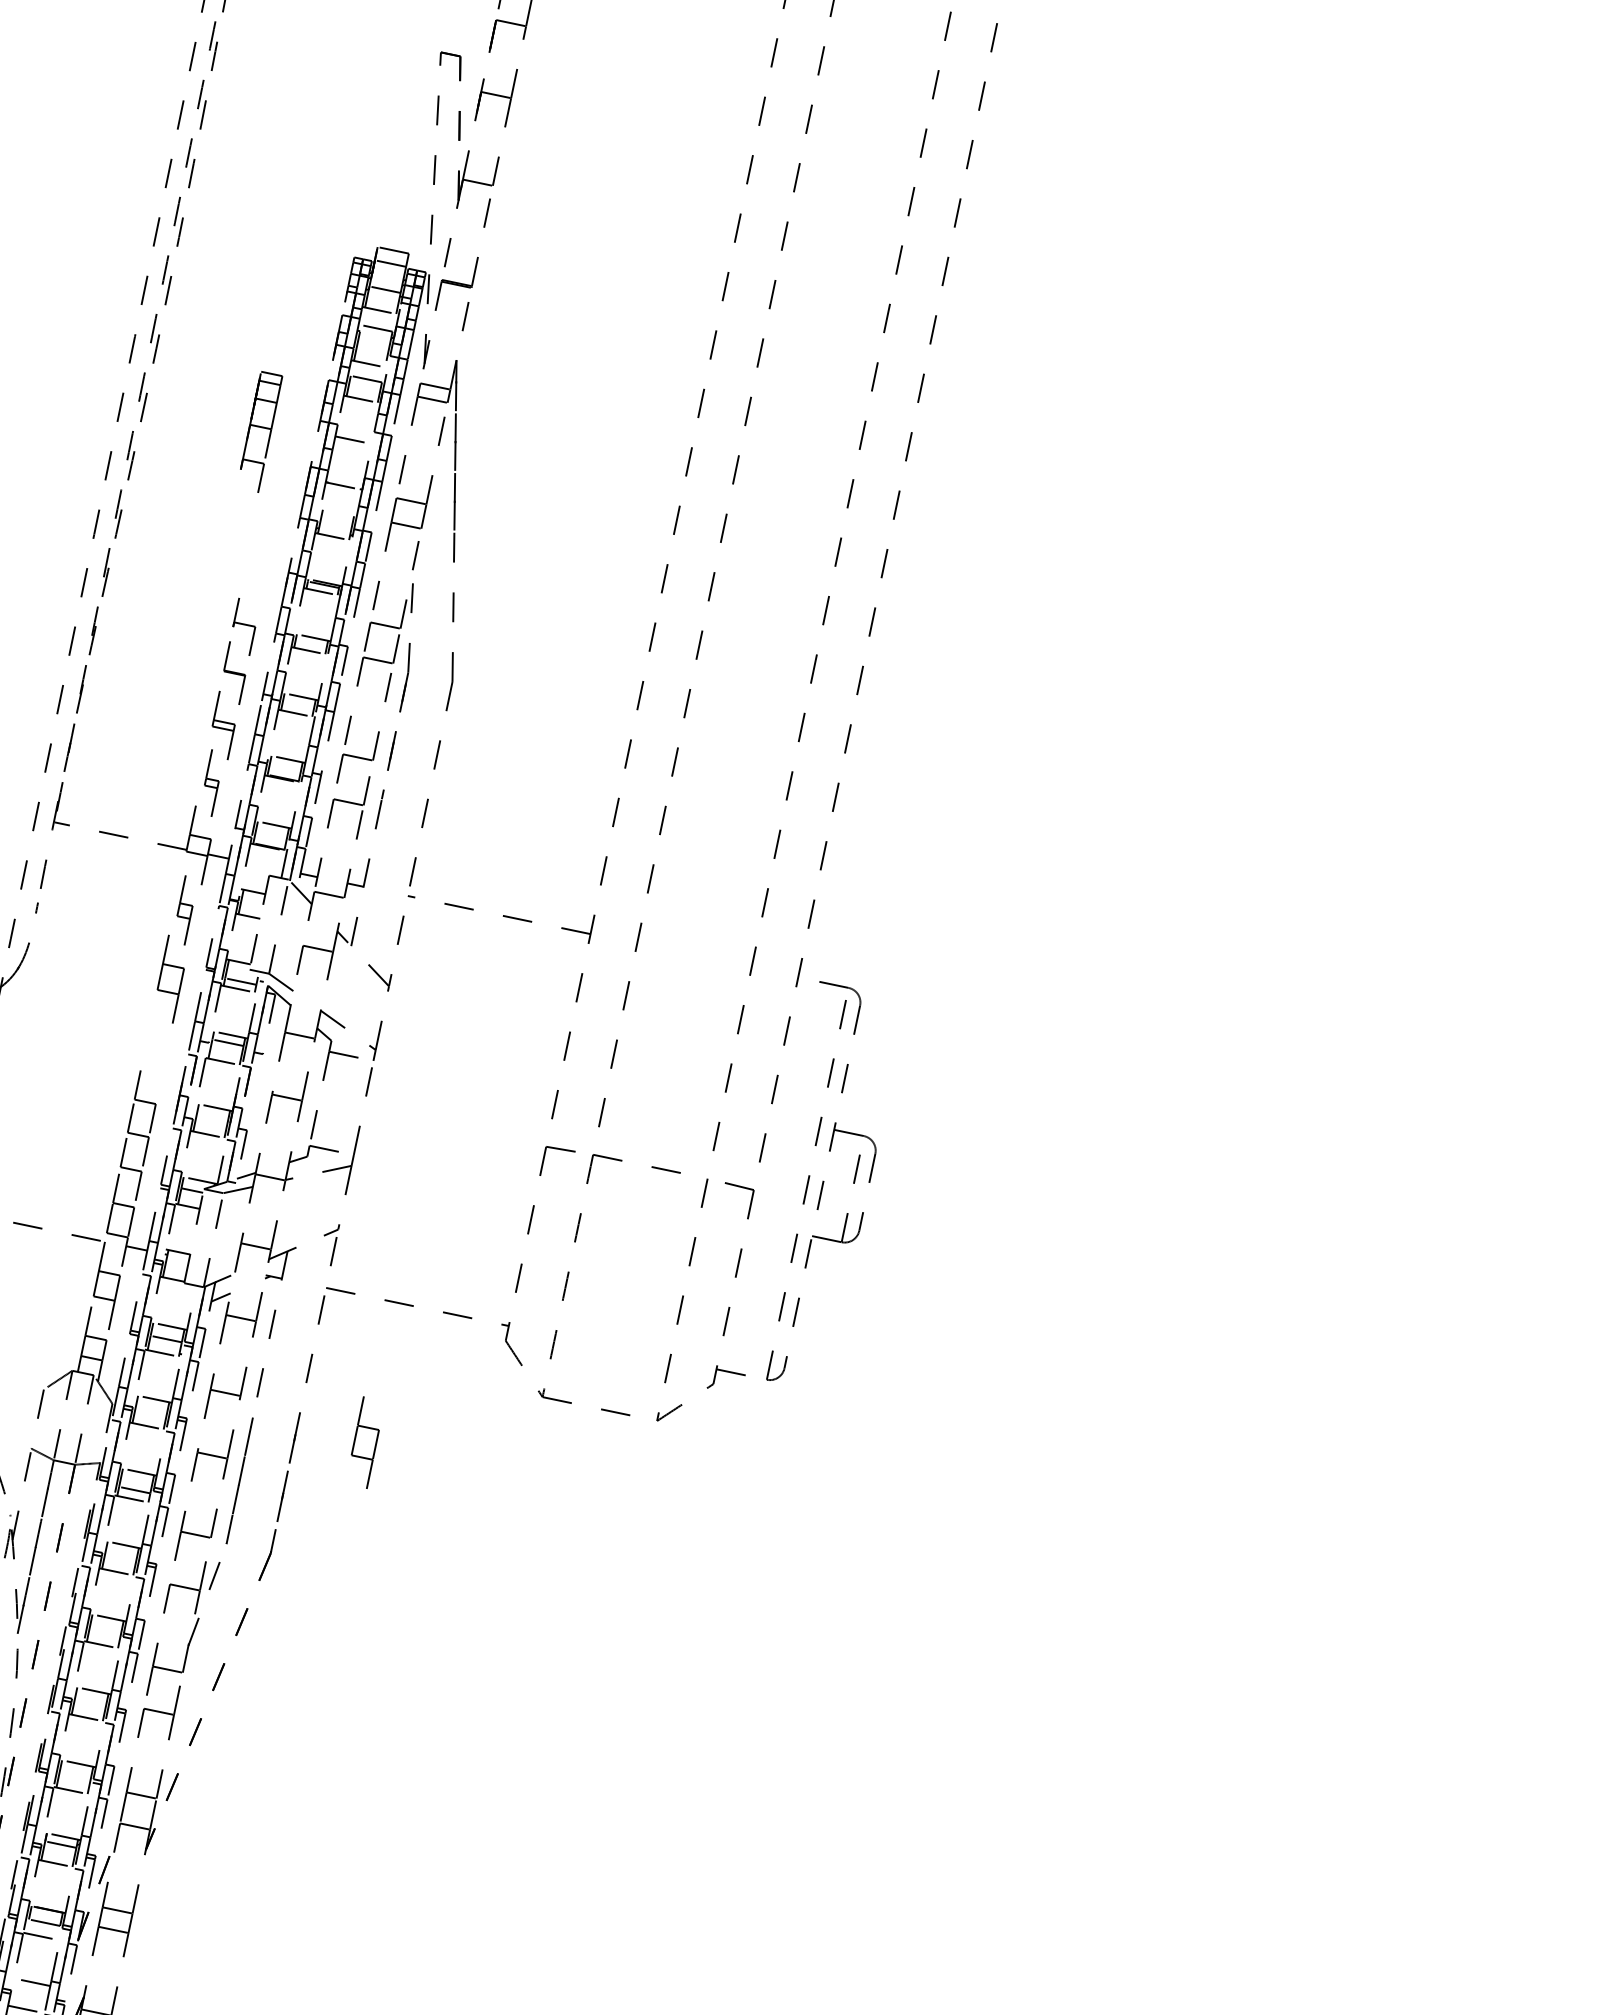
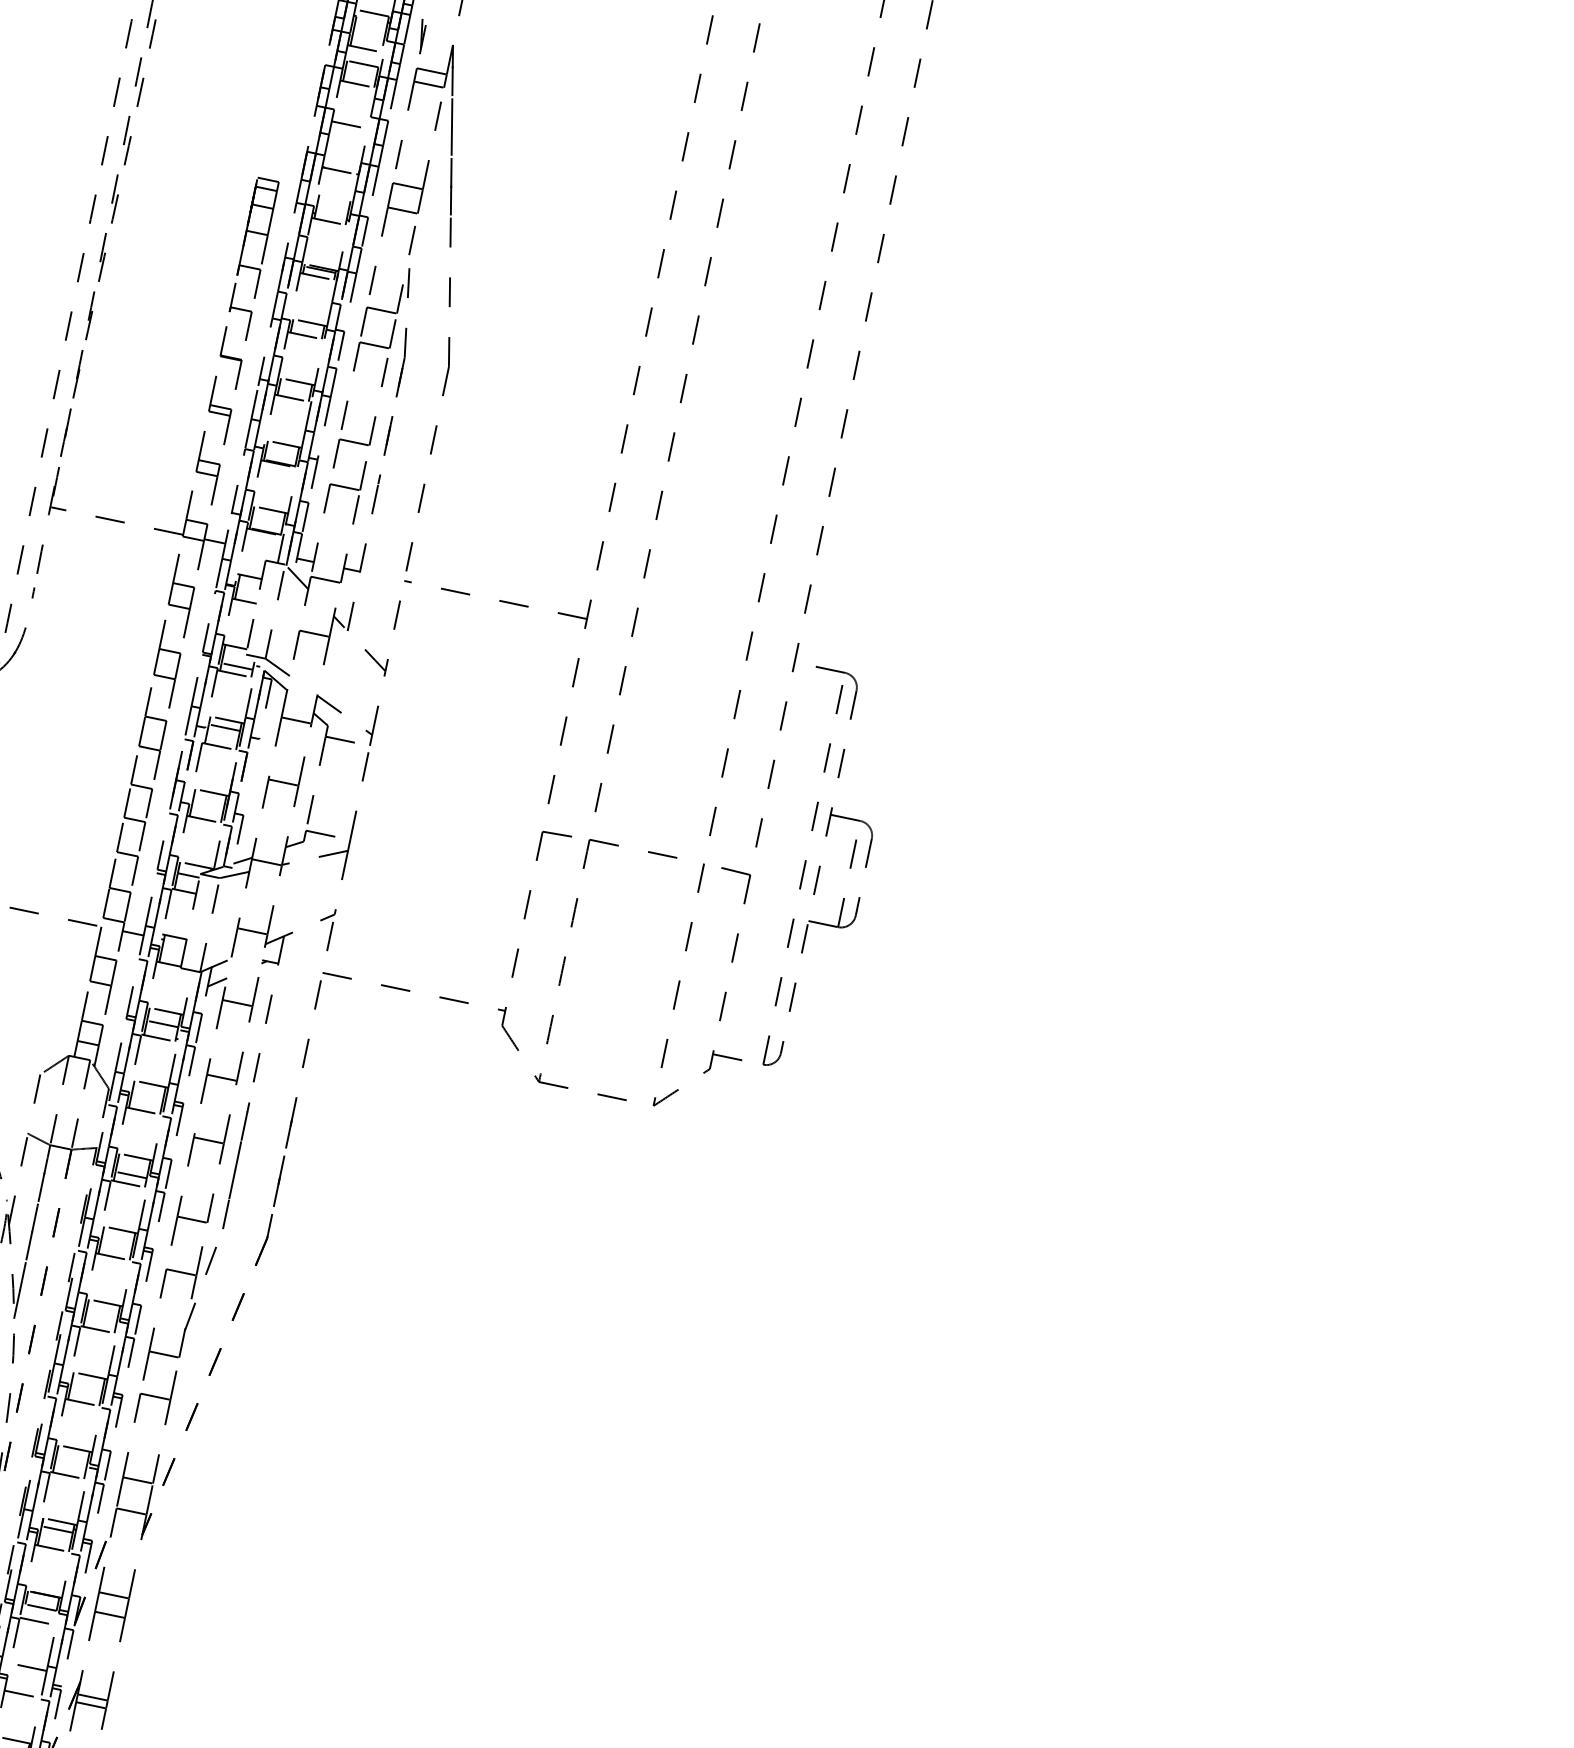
part: (261, 431) -> (257, 237), moved
part: (211, 783) -> (207, 468), size x1.67
part: (184, 910) -> (180, 595), size x1.67
part: (364, 1442) -> (151, 733), moved

